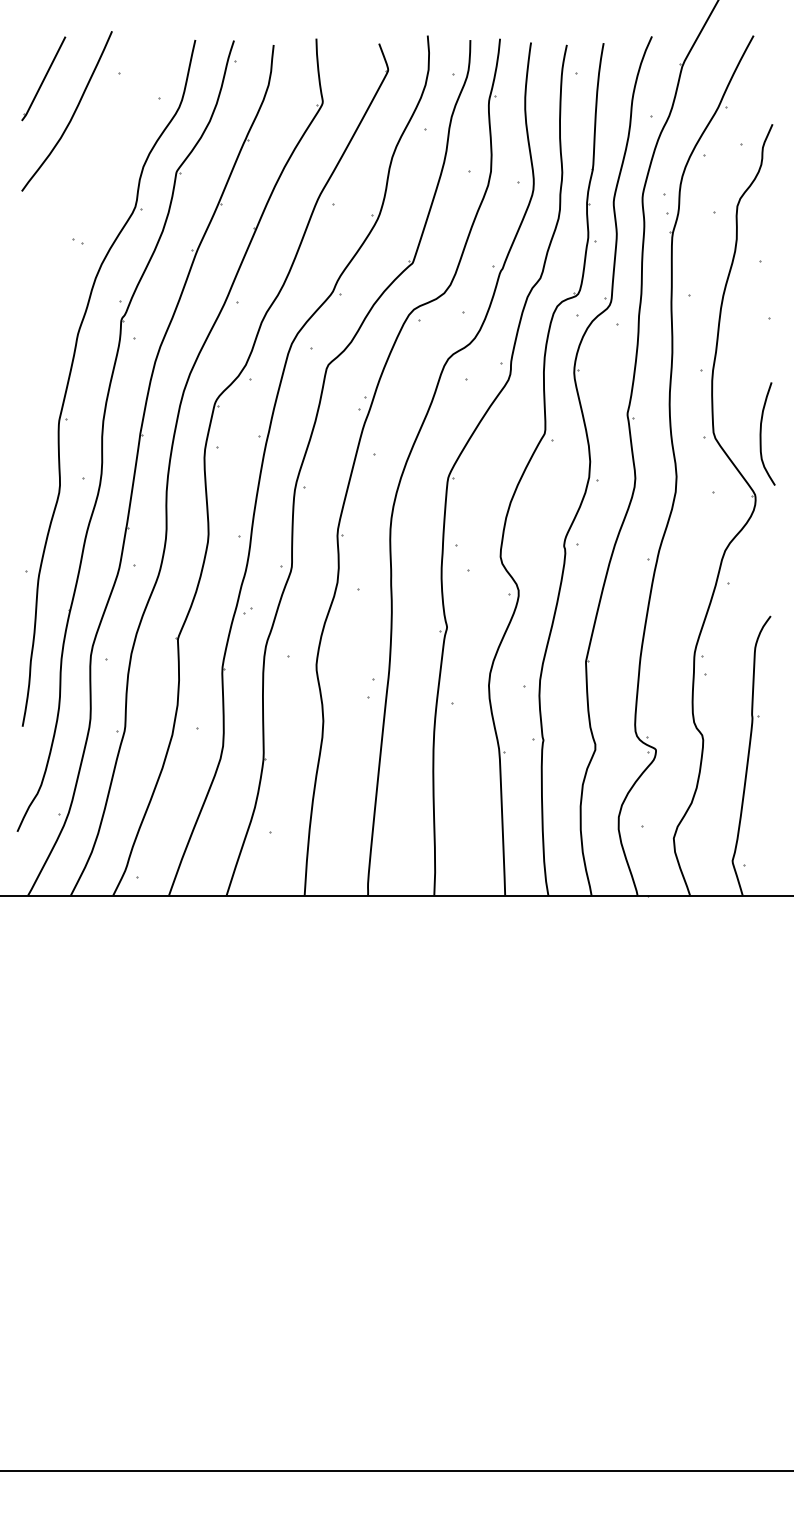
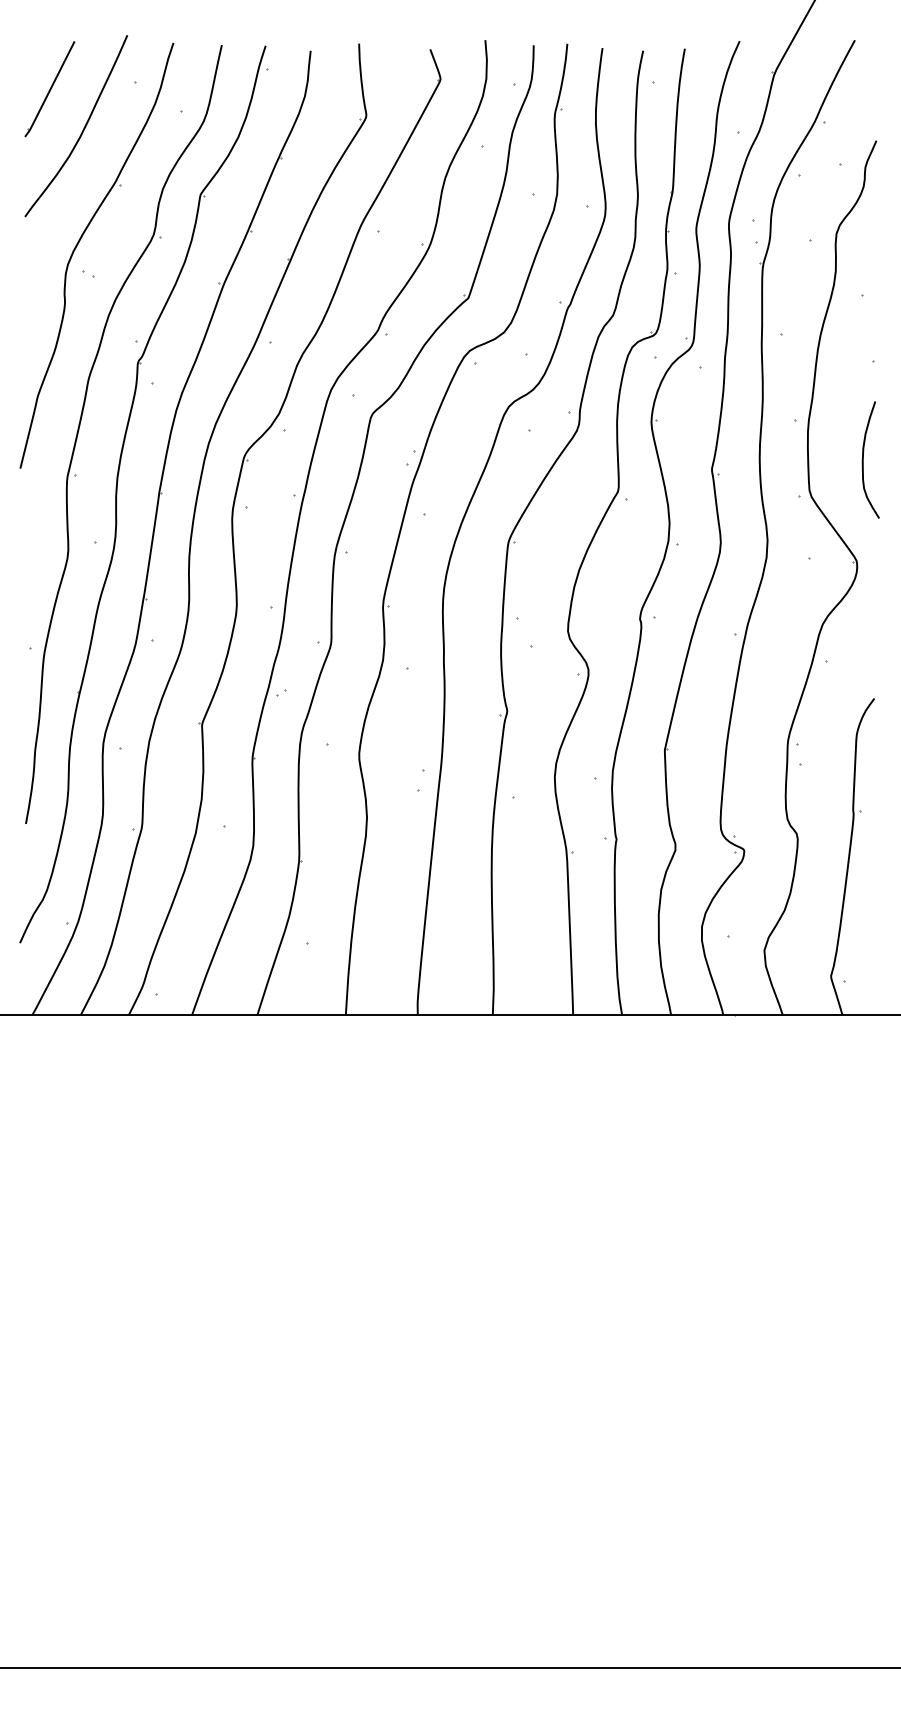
part: (68, 217) -> (77, 246), added
curve: (761, 433) -> (863, 459), moved

